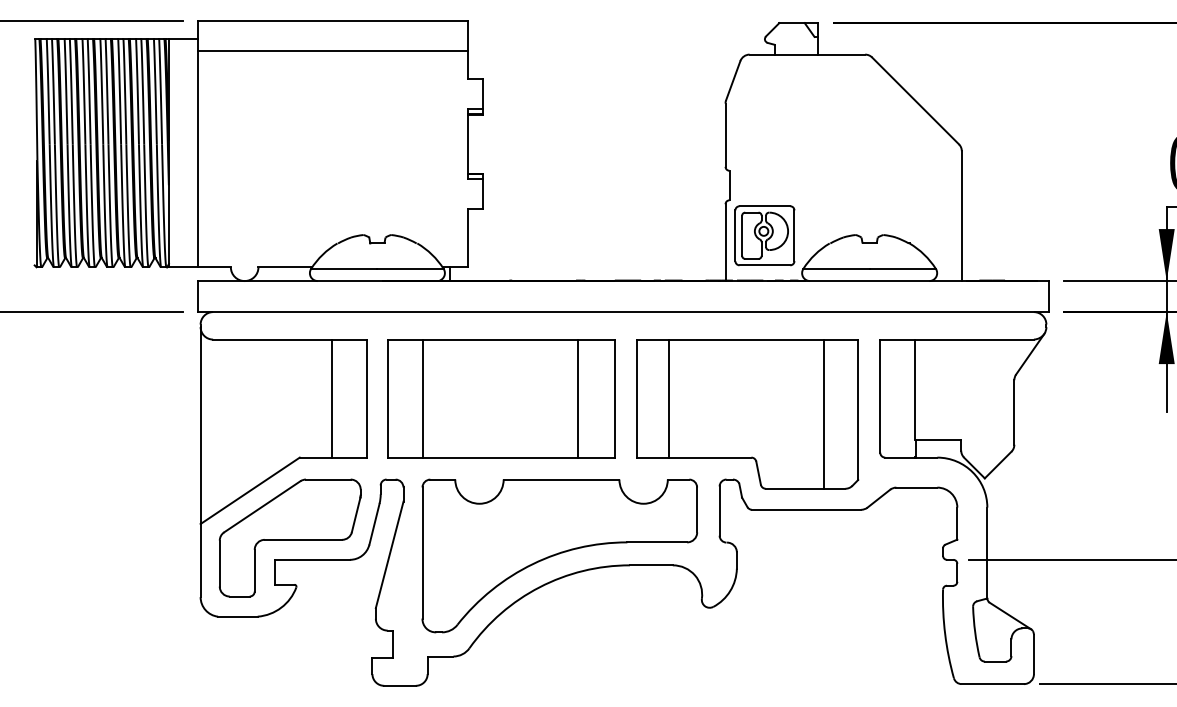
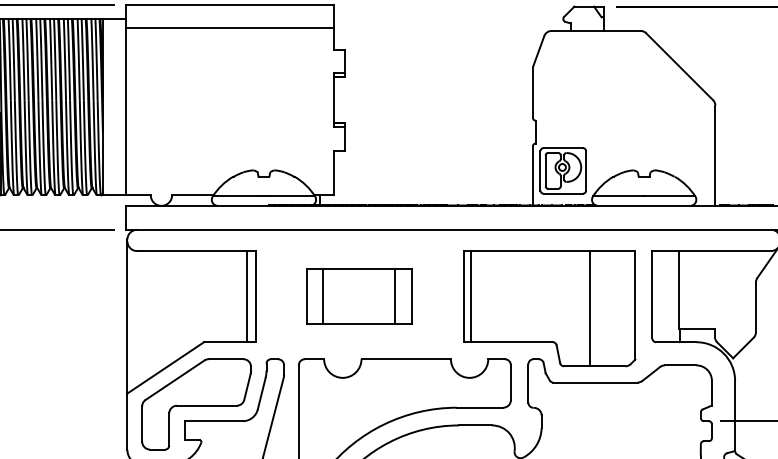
line: (332, 398) -> (247, 296), moved
part: (501, 398) -> (359, 296), size x0.6
line: (668, 398) -> (471, 296), moved
line: (824, 413) -> (590, 308), moved

